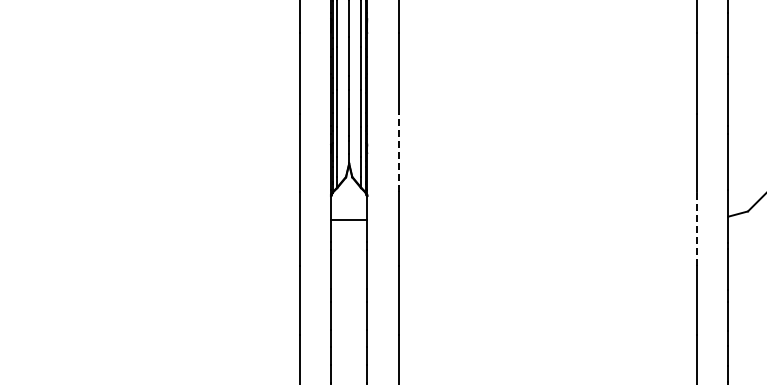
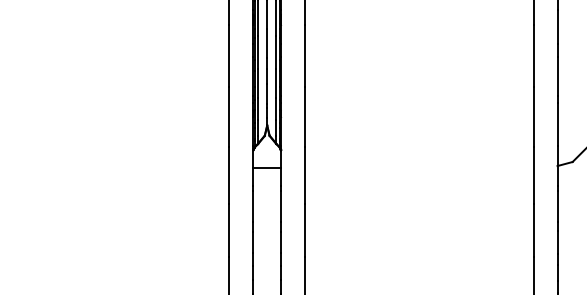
line: (398, 152) -> (304, 116), dashed -> solid
line: (696, 228) -> (533, 175), dashed -> solid

